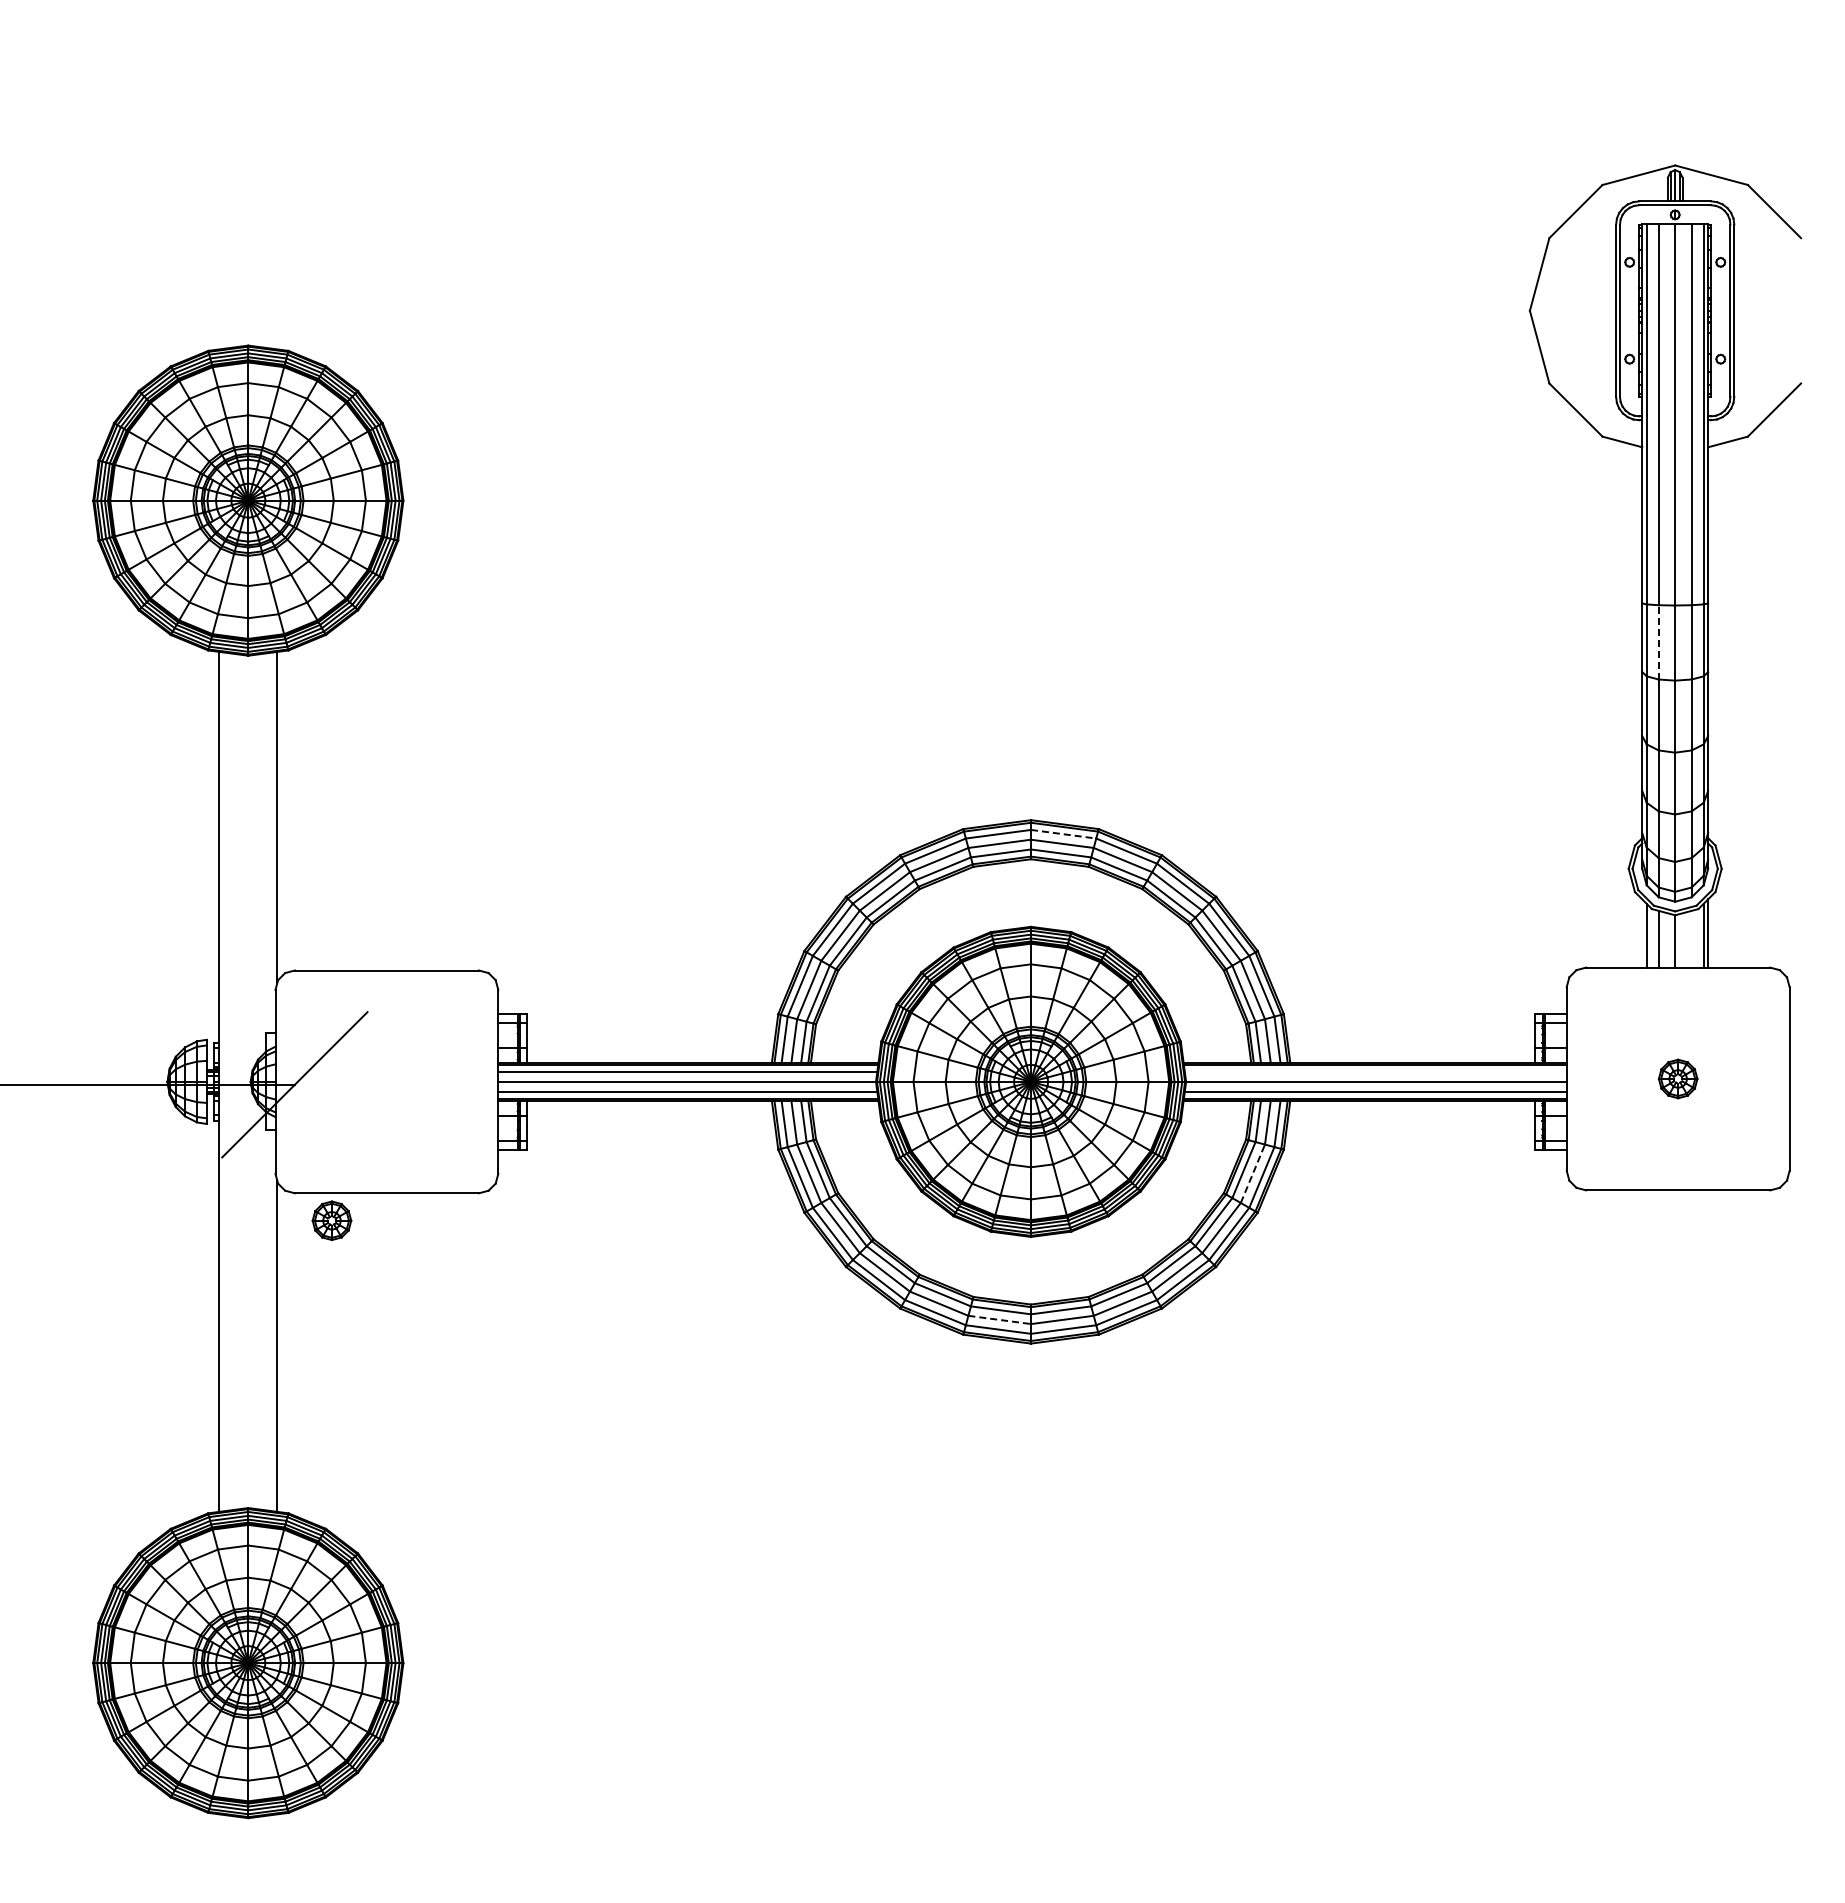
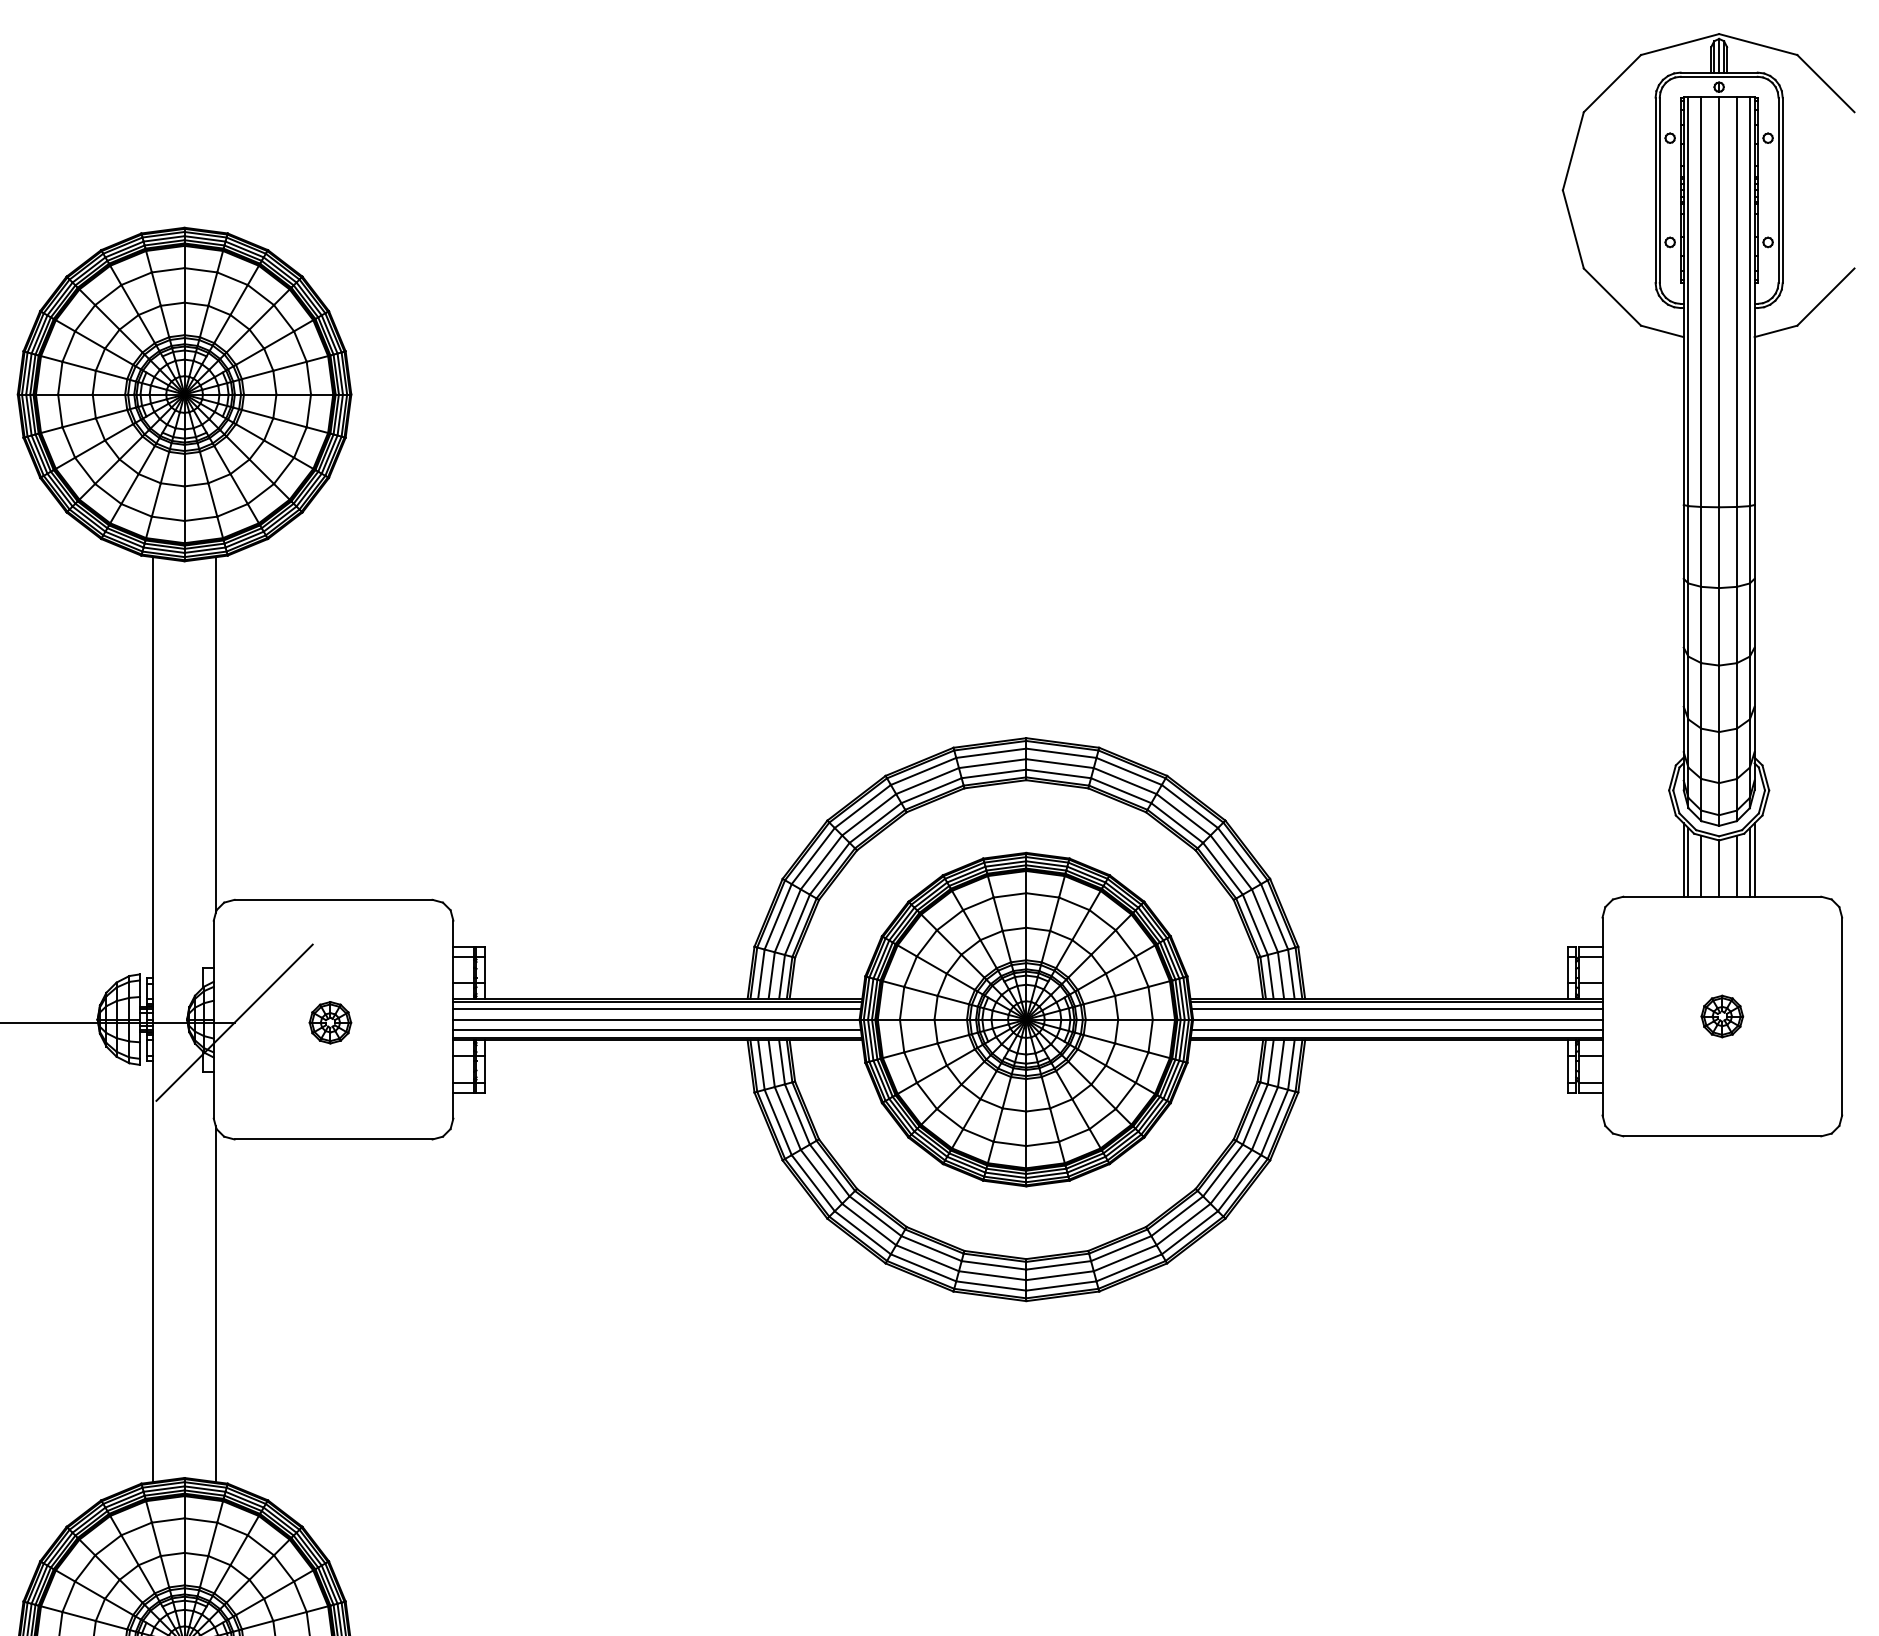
line: (1658, 641) -> (1701, 546), dashed -> solid
line: (1063, 834) -> (1061, 753), dashed -> solid
line: (1642, 933) -> (1683, 860), added
line: (1691, 938) -> (1736, 865), added
line: (1375, 1072) -> (1396, 1009), added
line: (1252, 1173) -> (1264, 1118), dashed -> solid
part: (331, 1220) -> (329, 1022), moved
line: (999, 1319) -> (992, 1275), dashed -> solid

